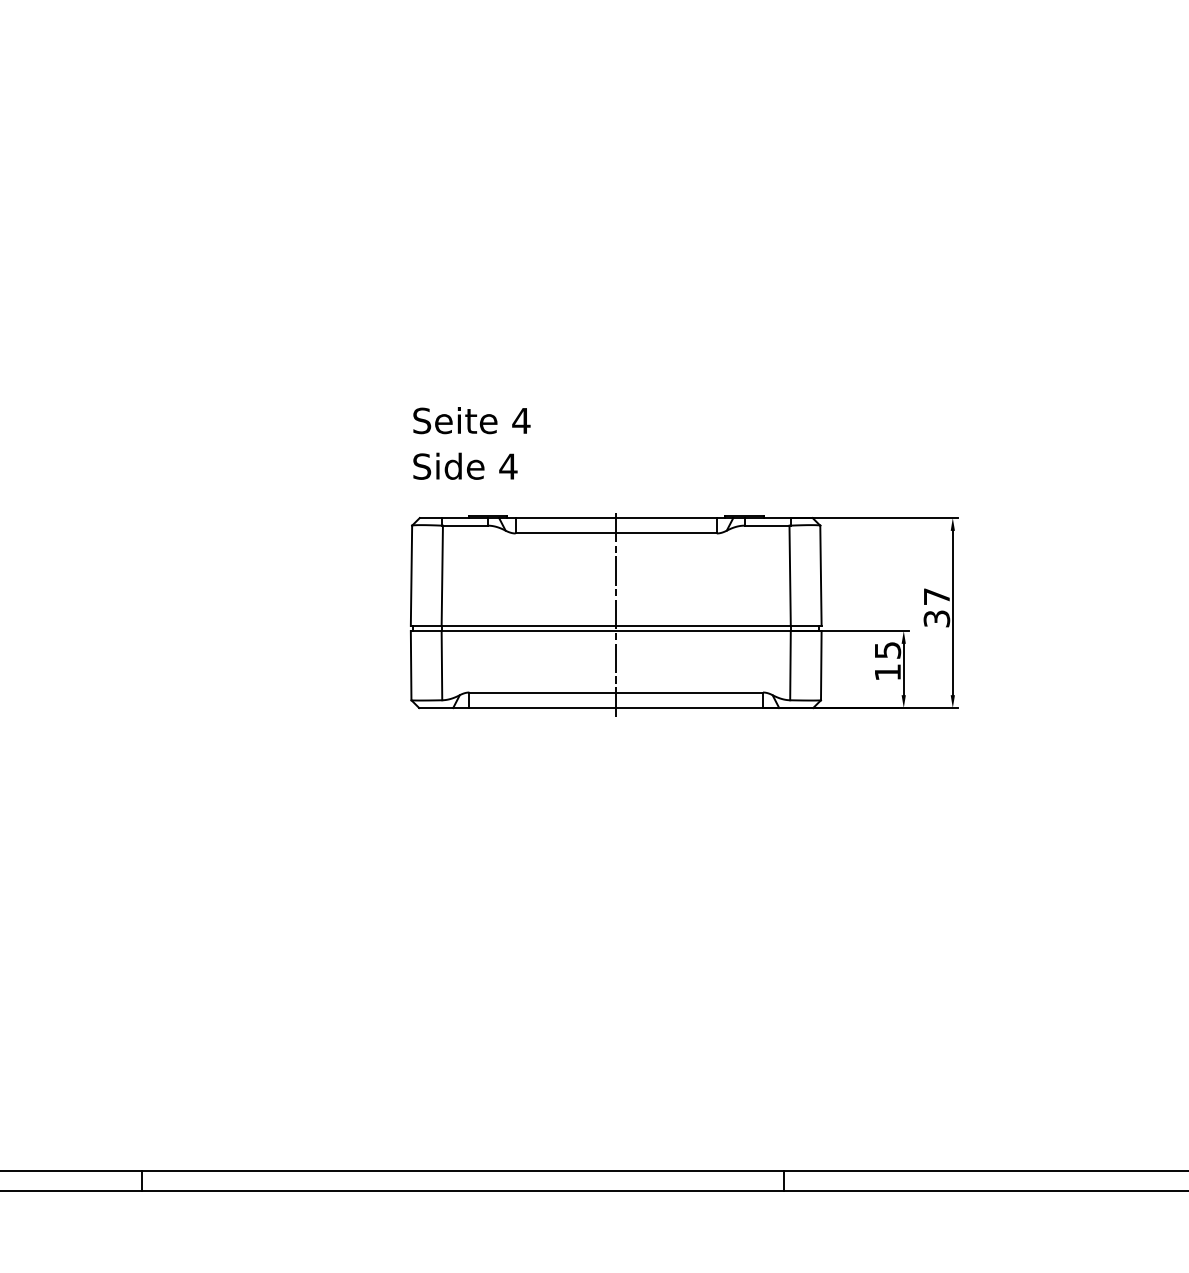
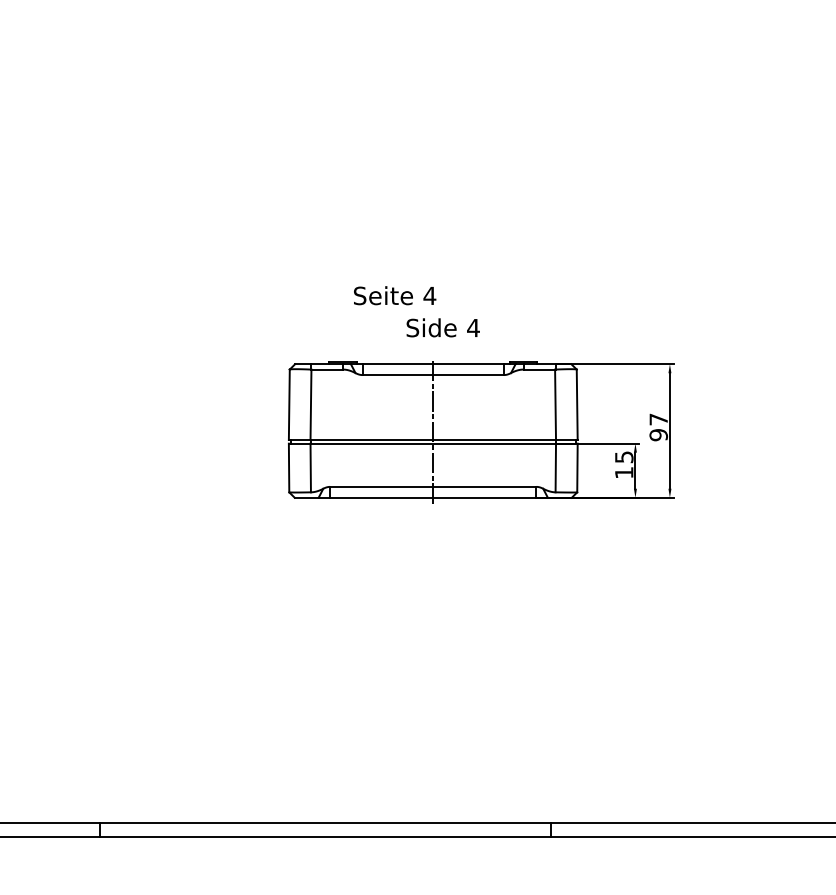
text: (471, 420) -> (394, 295), moved
text: (465, 465) -> (443, 327), moved
text: (936, 618) -> (658, 434), 37 -> 97

